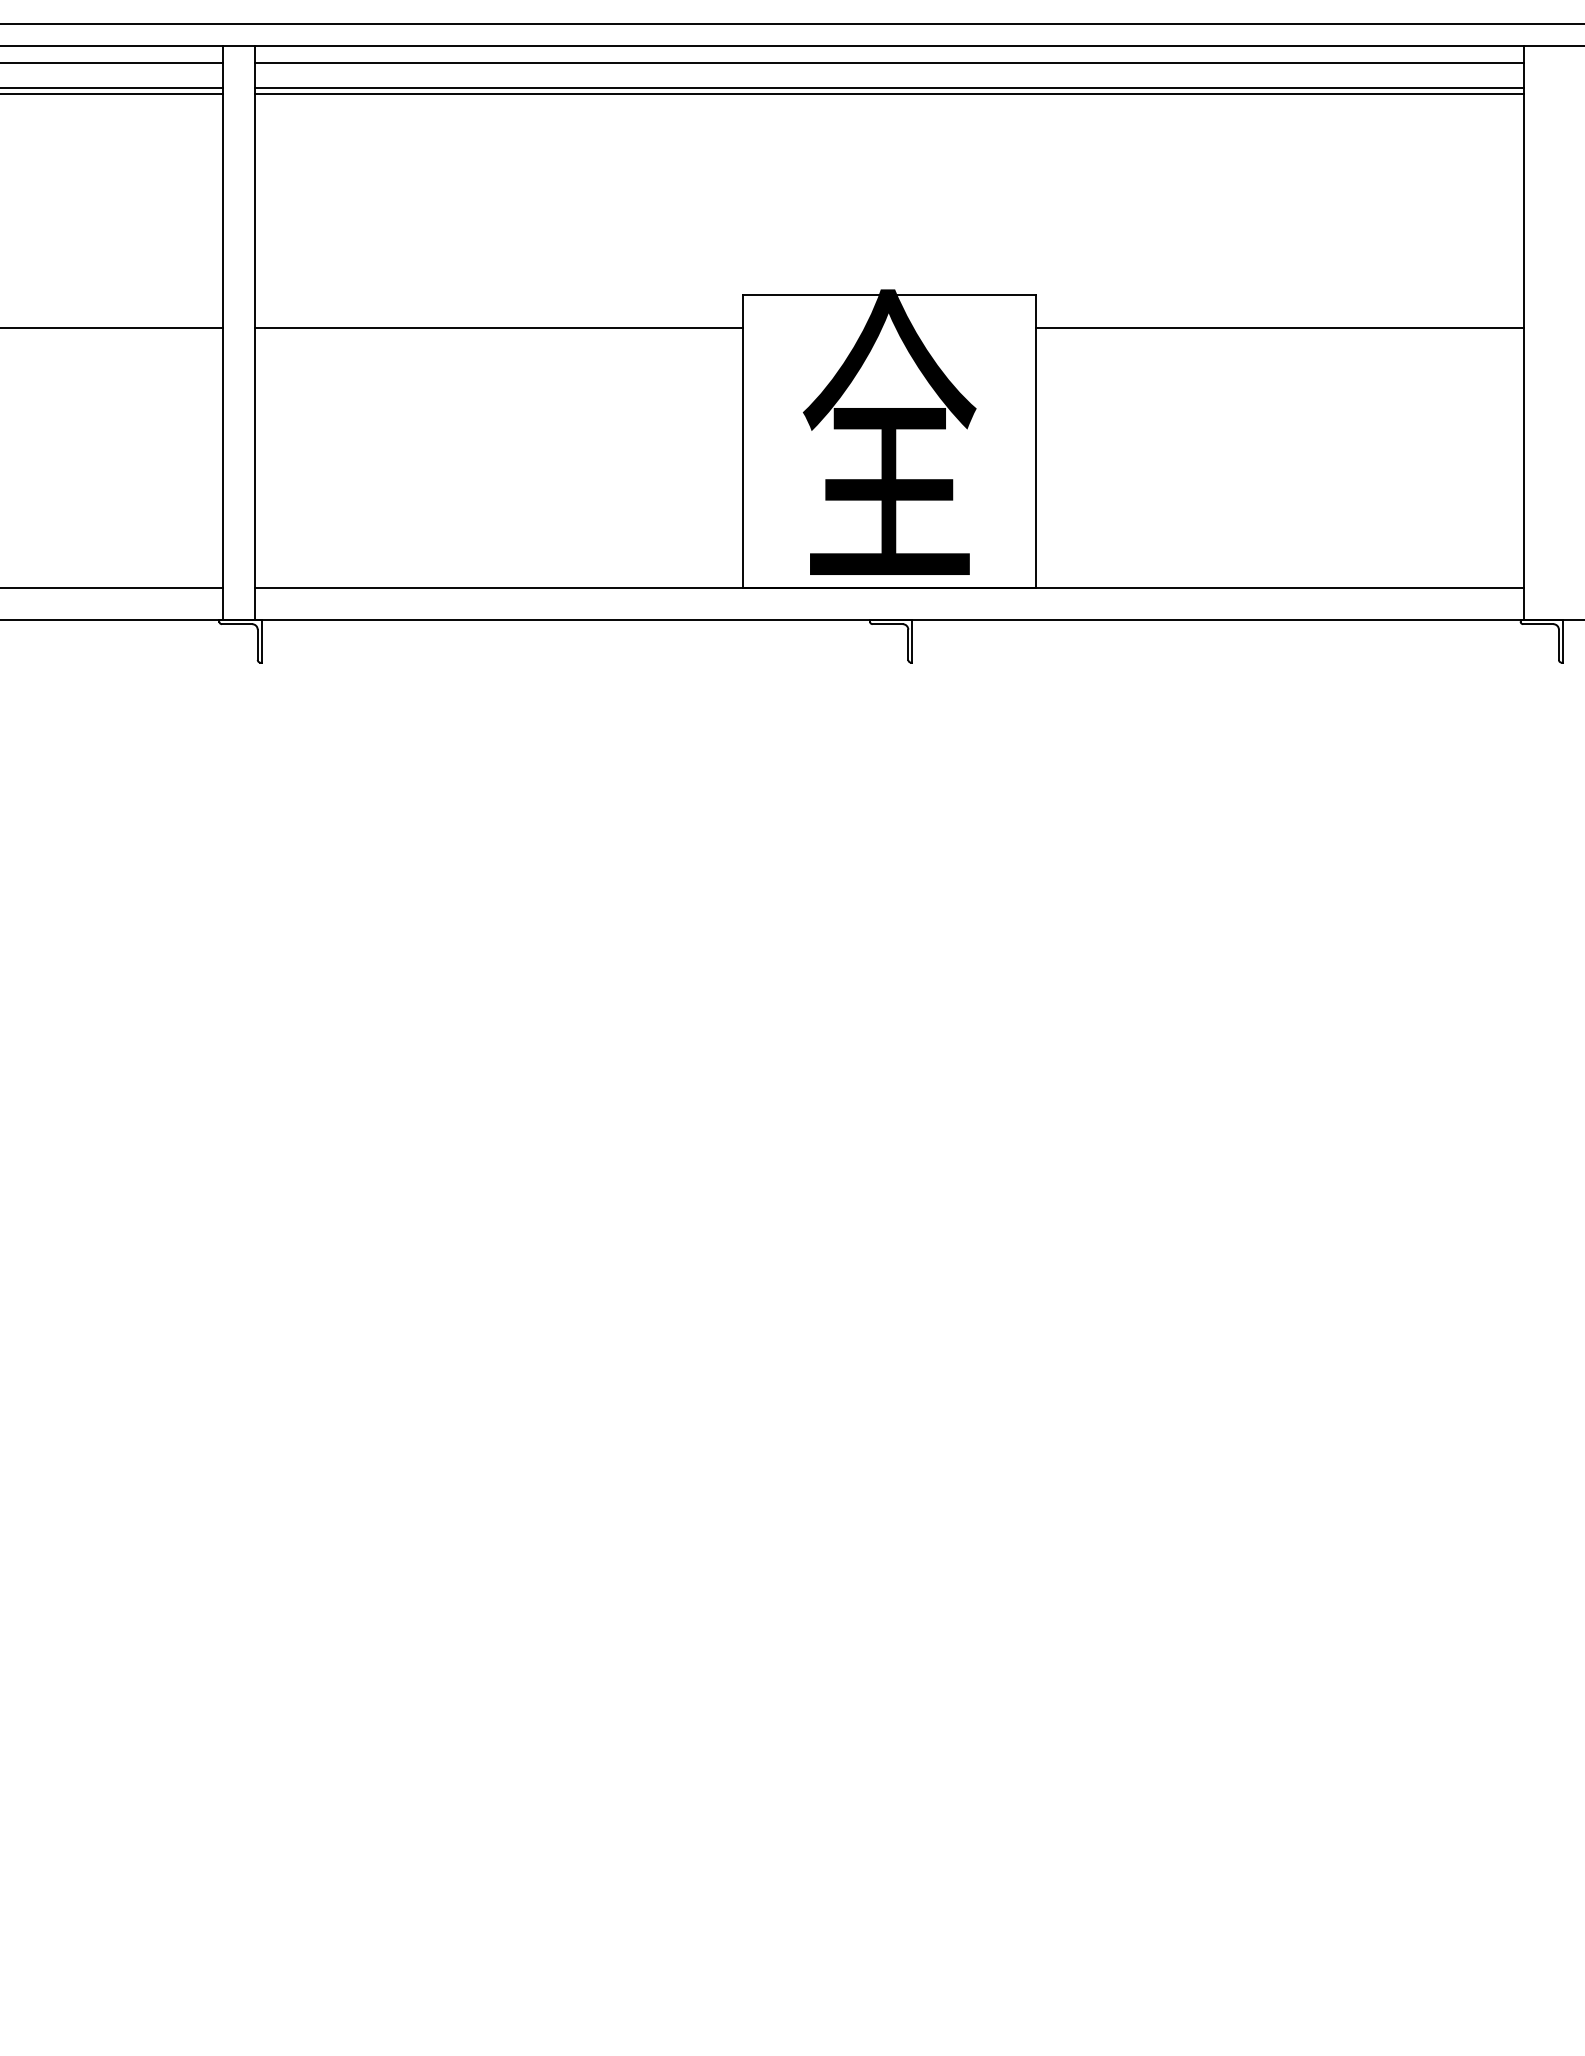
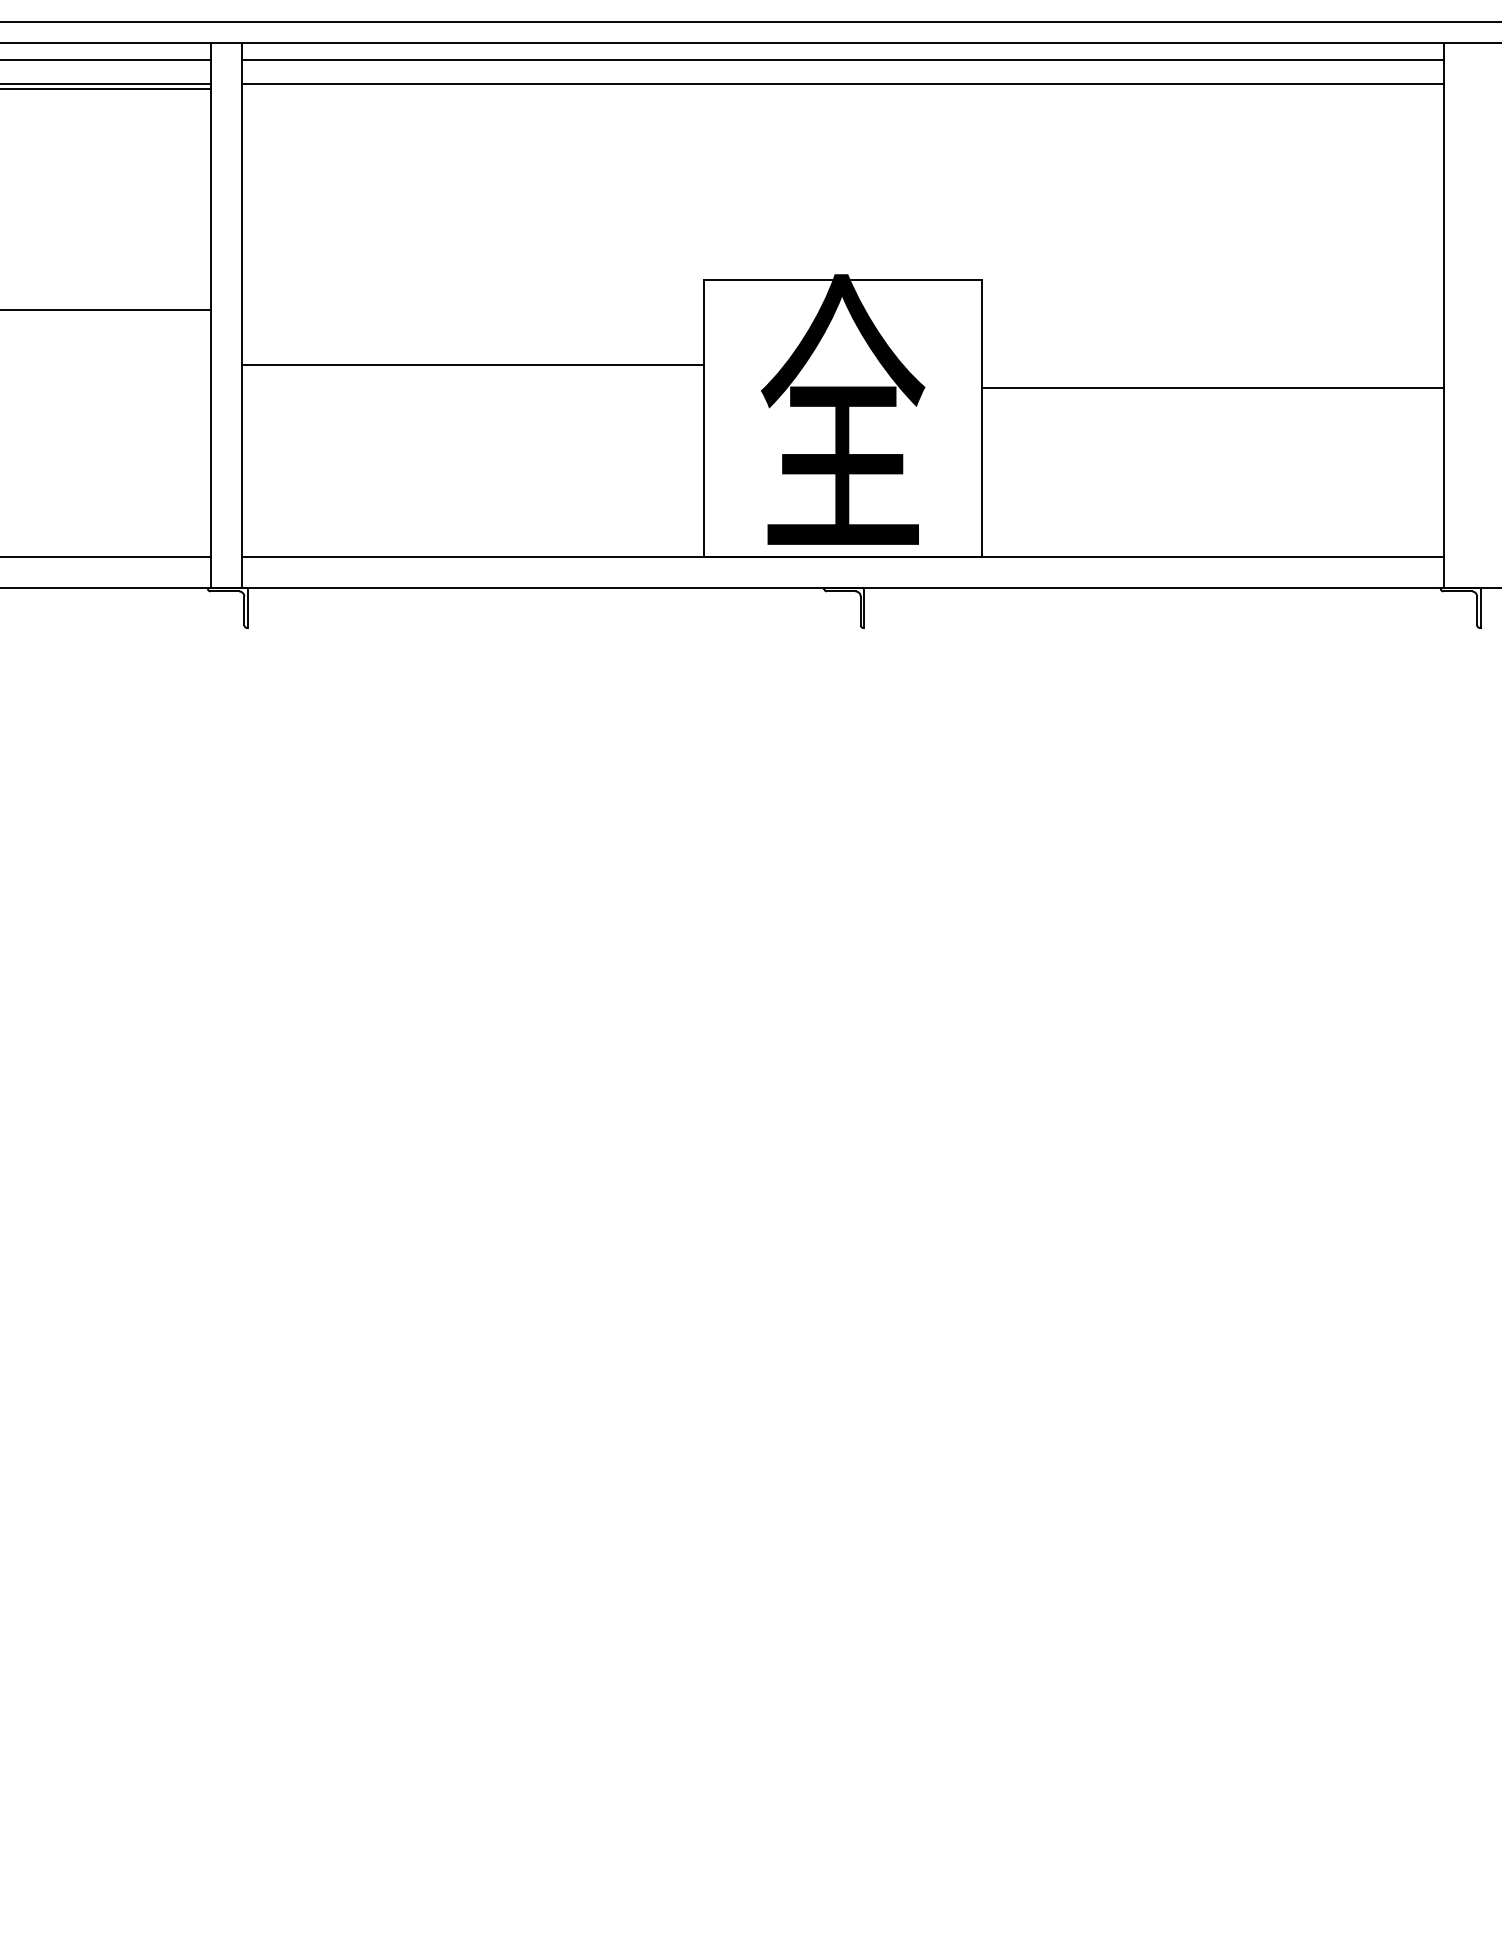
line: (889, 94) -> (842, 89), removed
line: (498, 327) -> (472, 365), moved
line: (1279, 327) -> (1212, 388), moved

